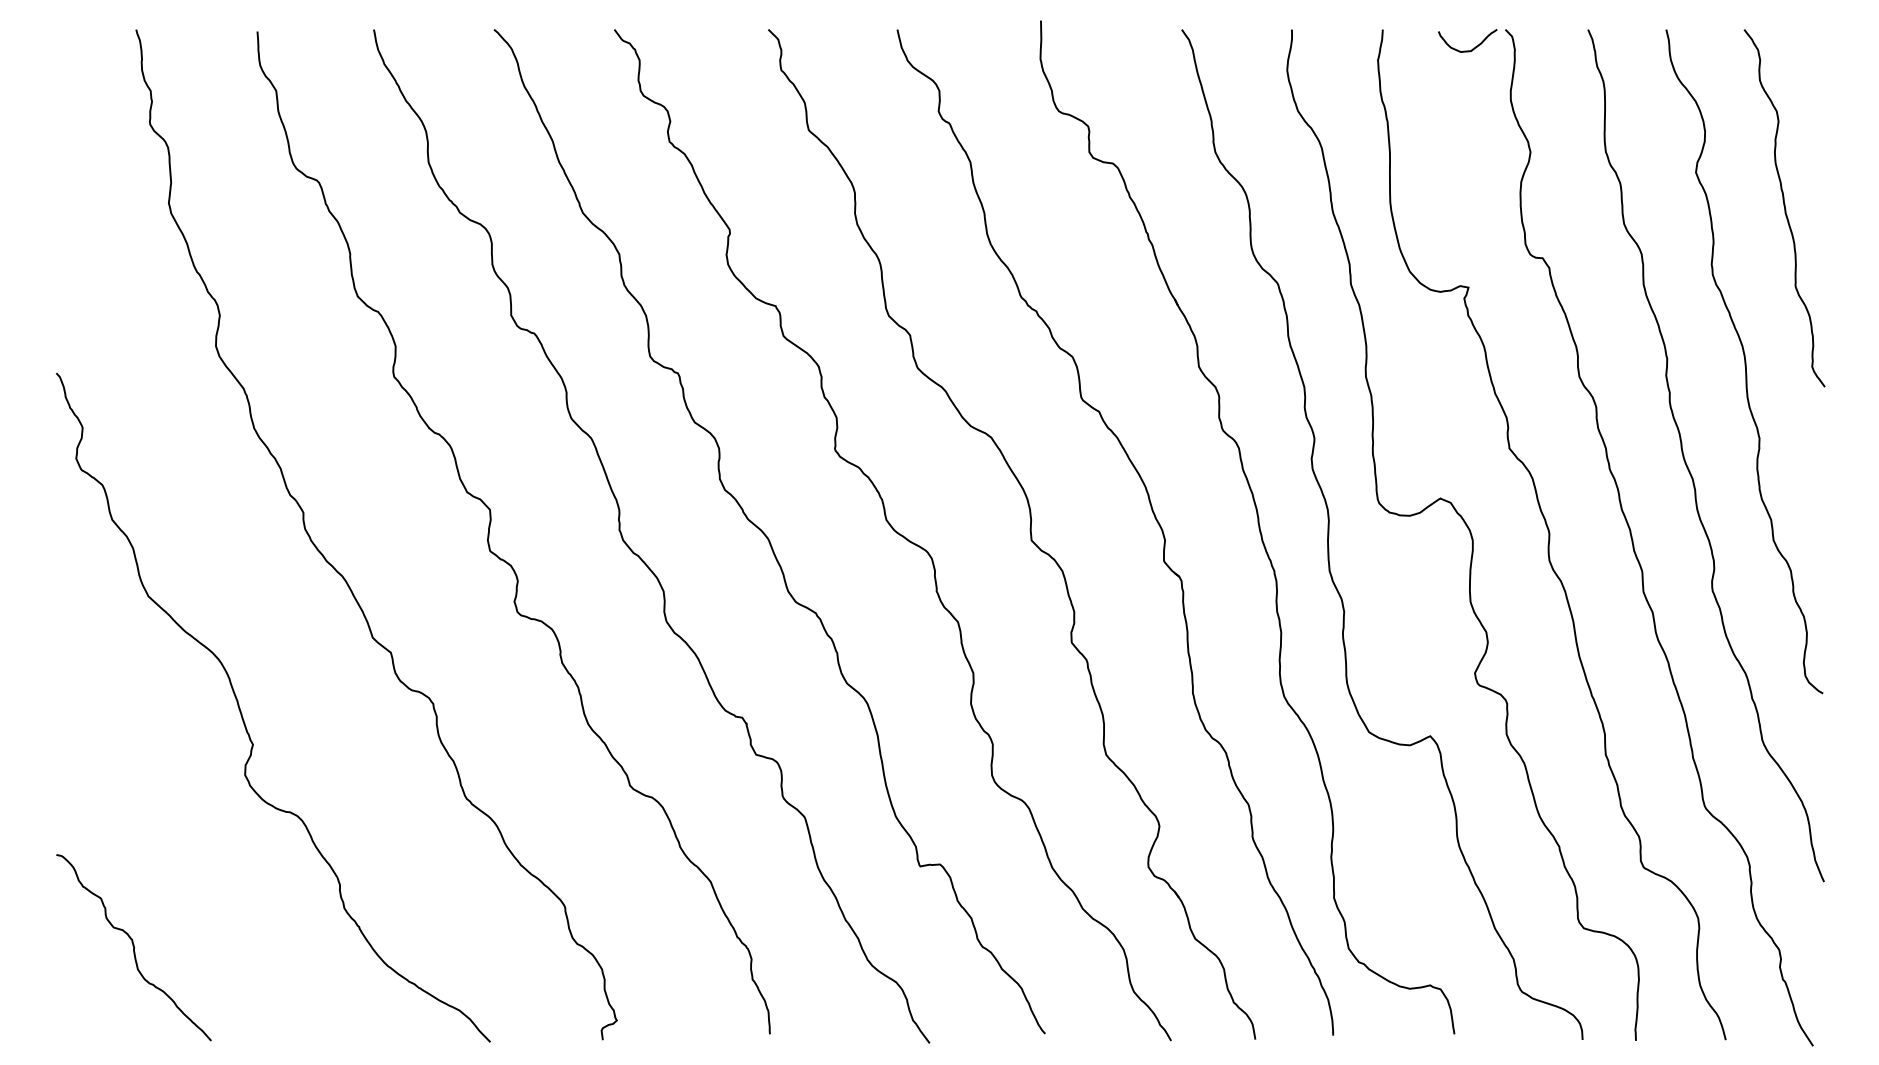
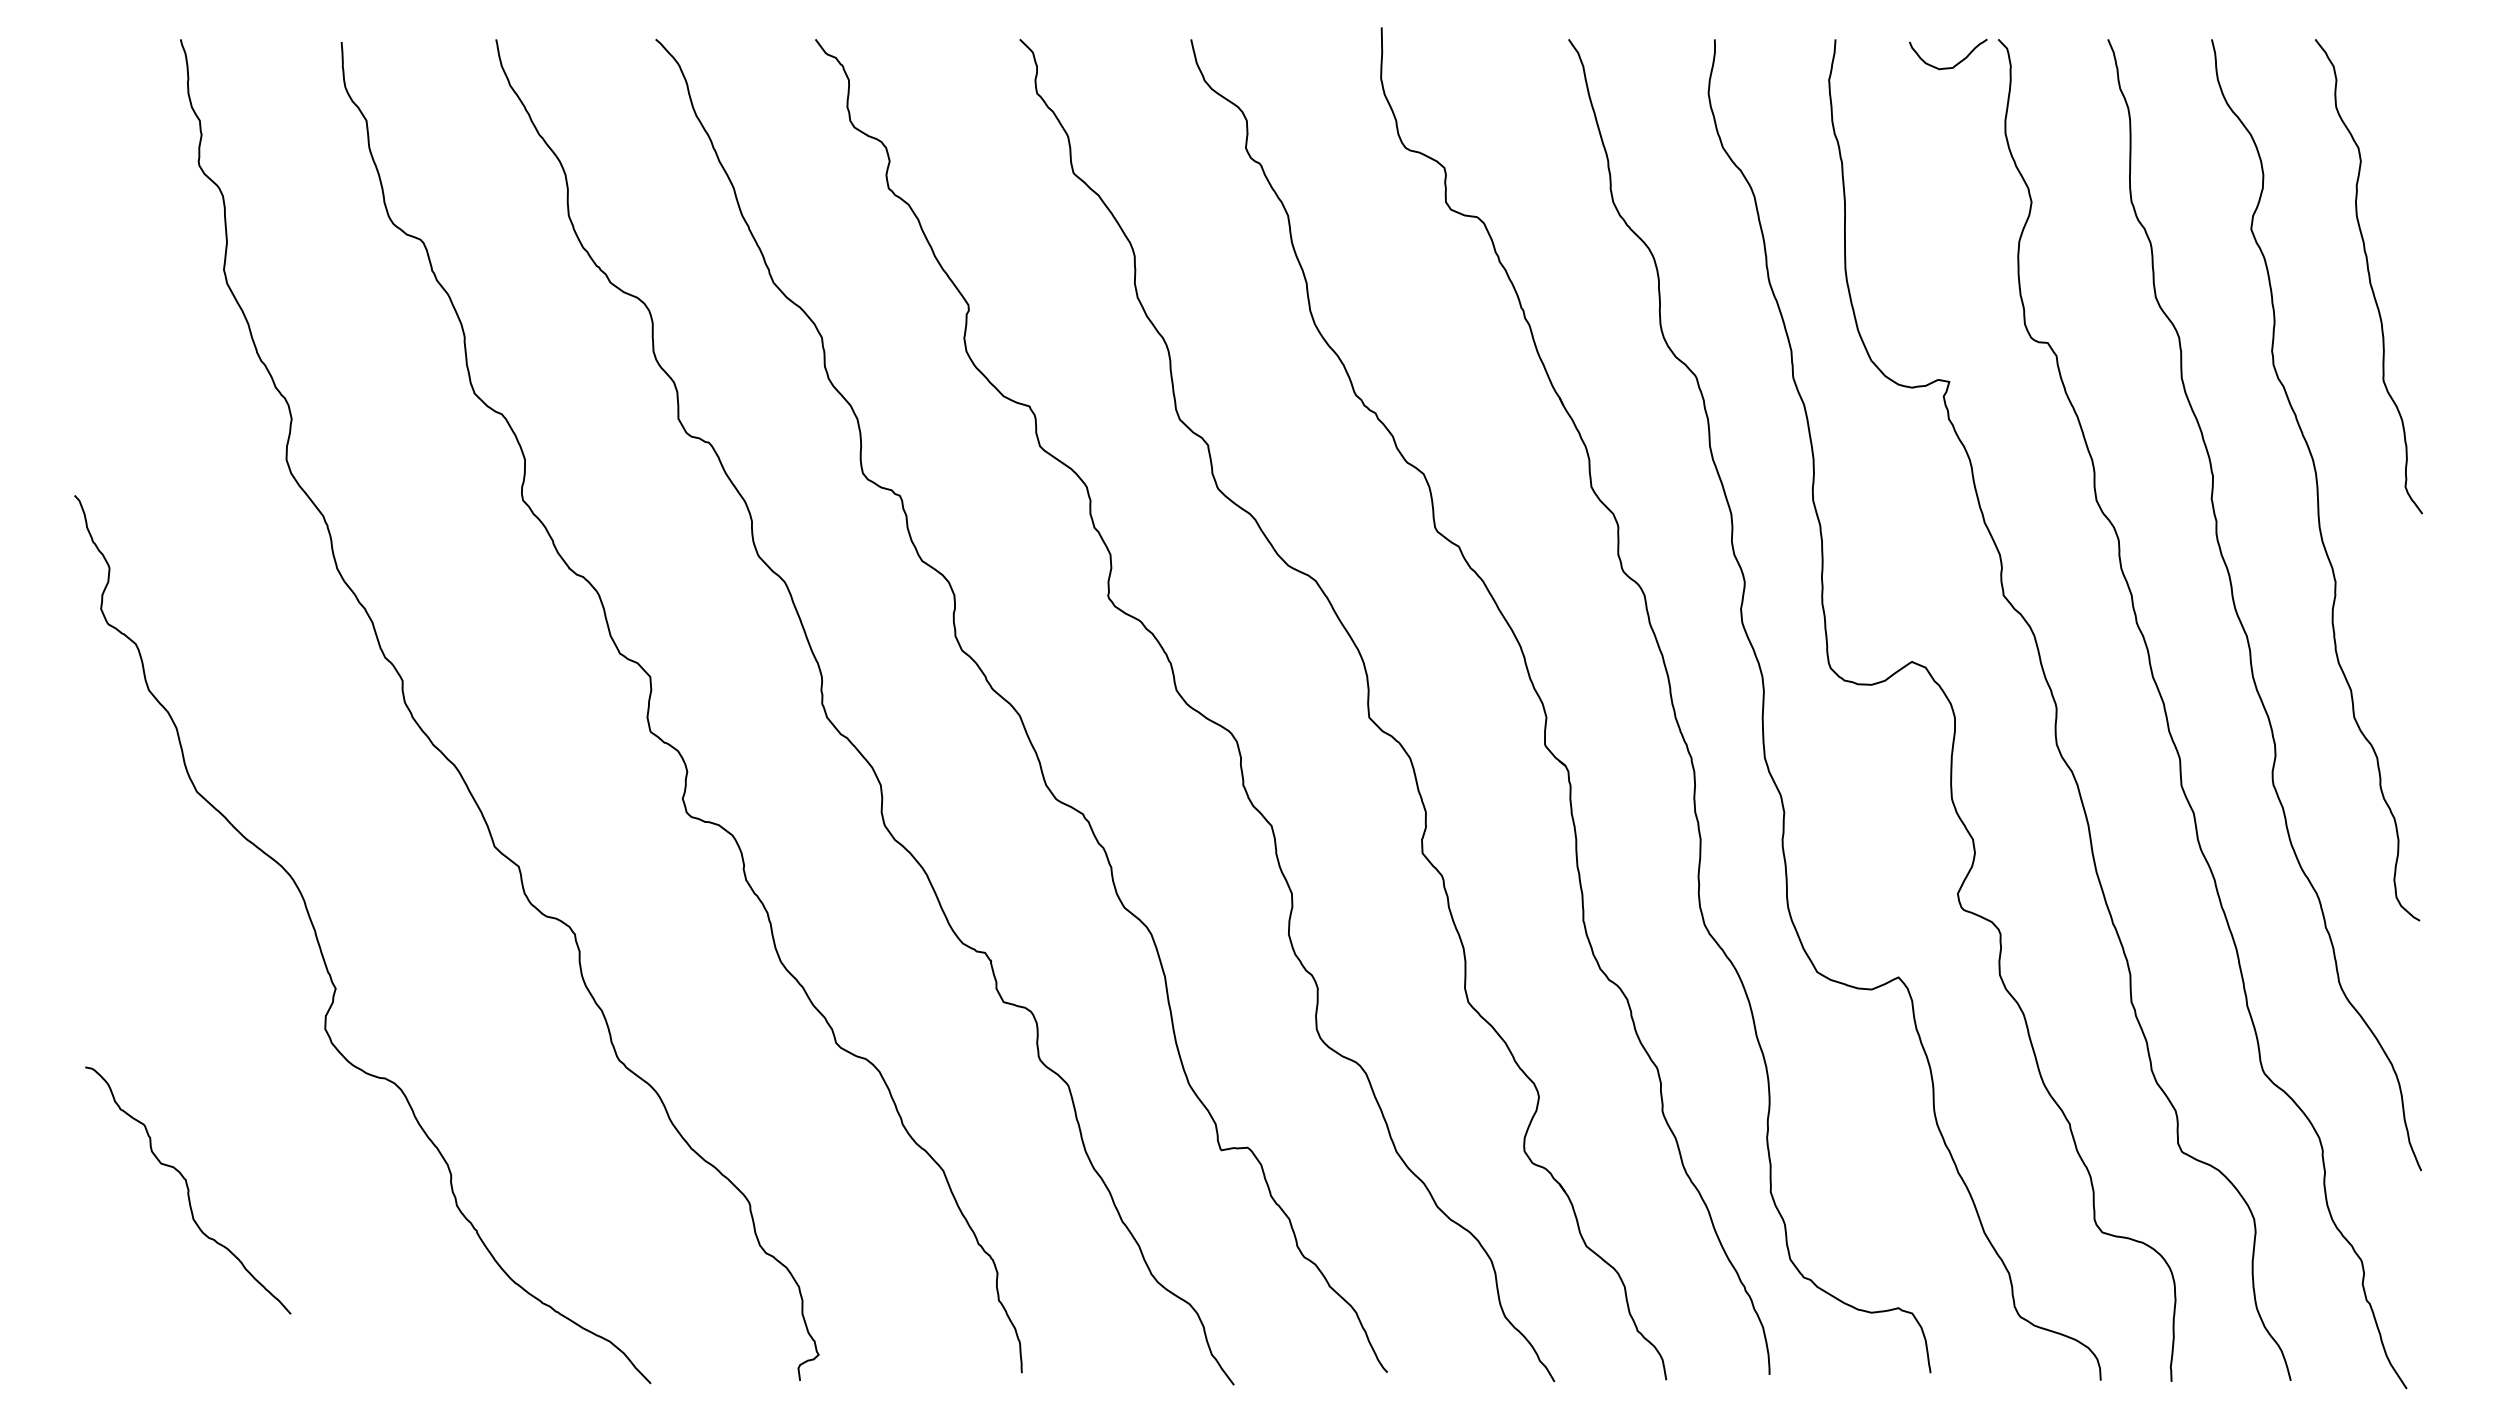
curve: (133, 947) -> (187, 1190), moved

